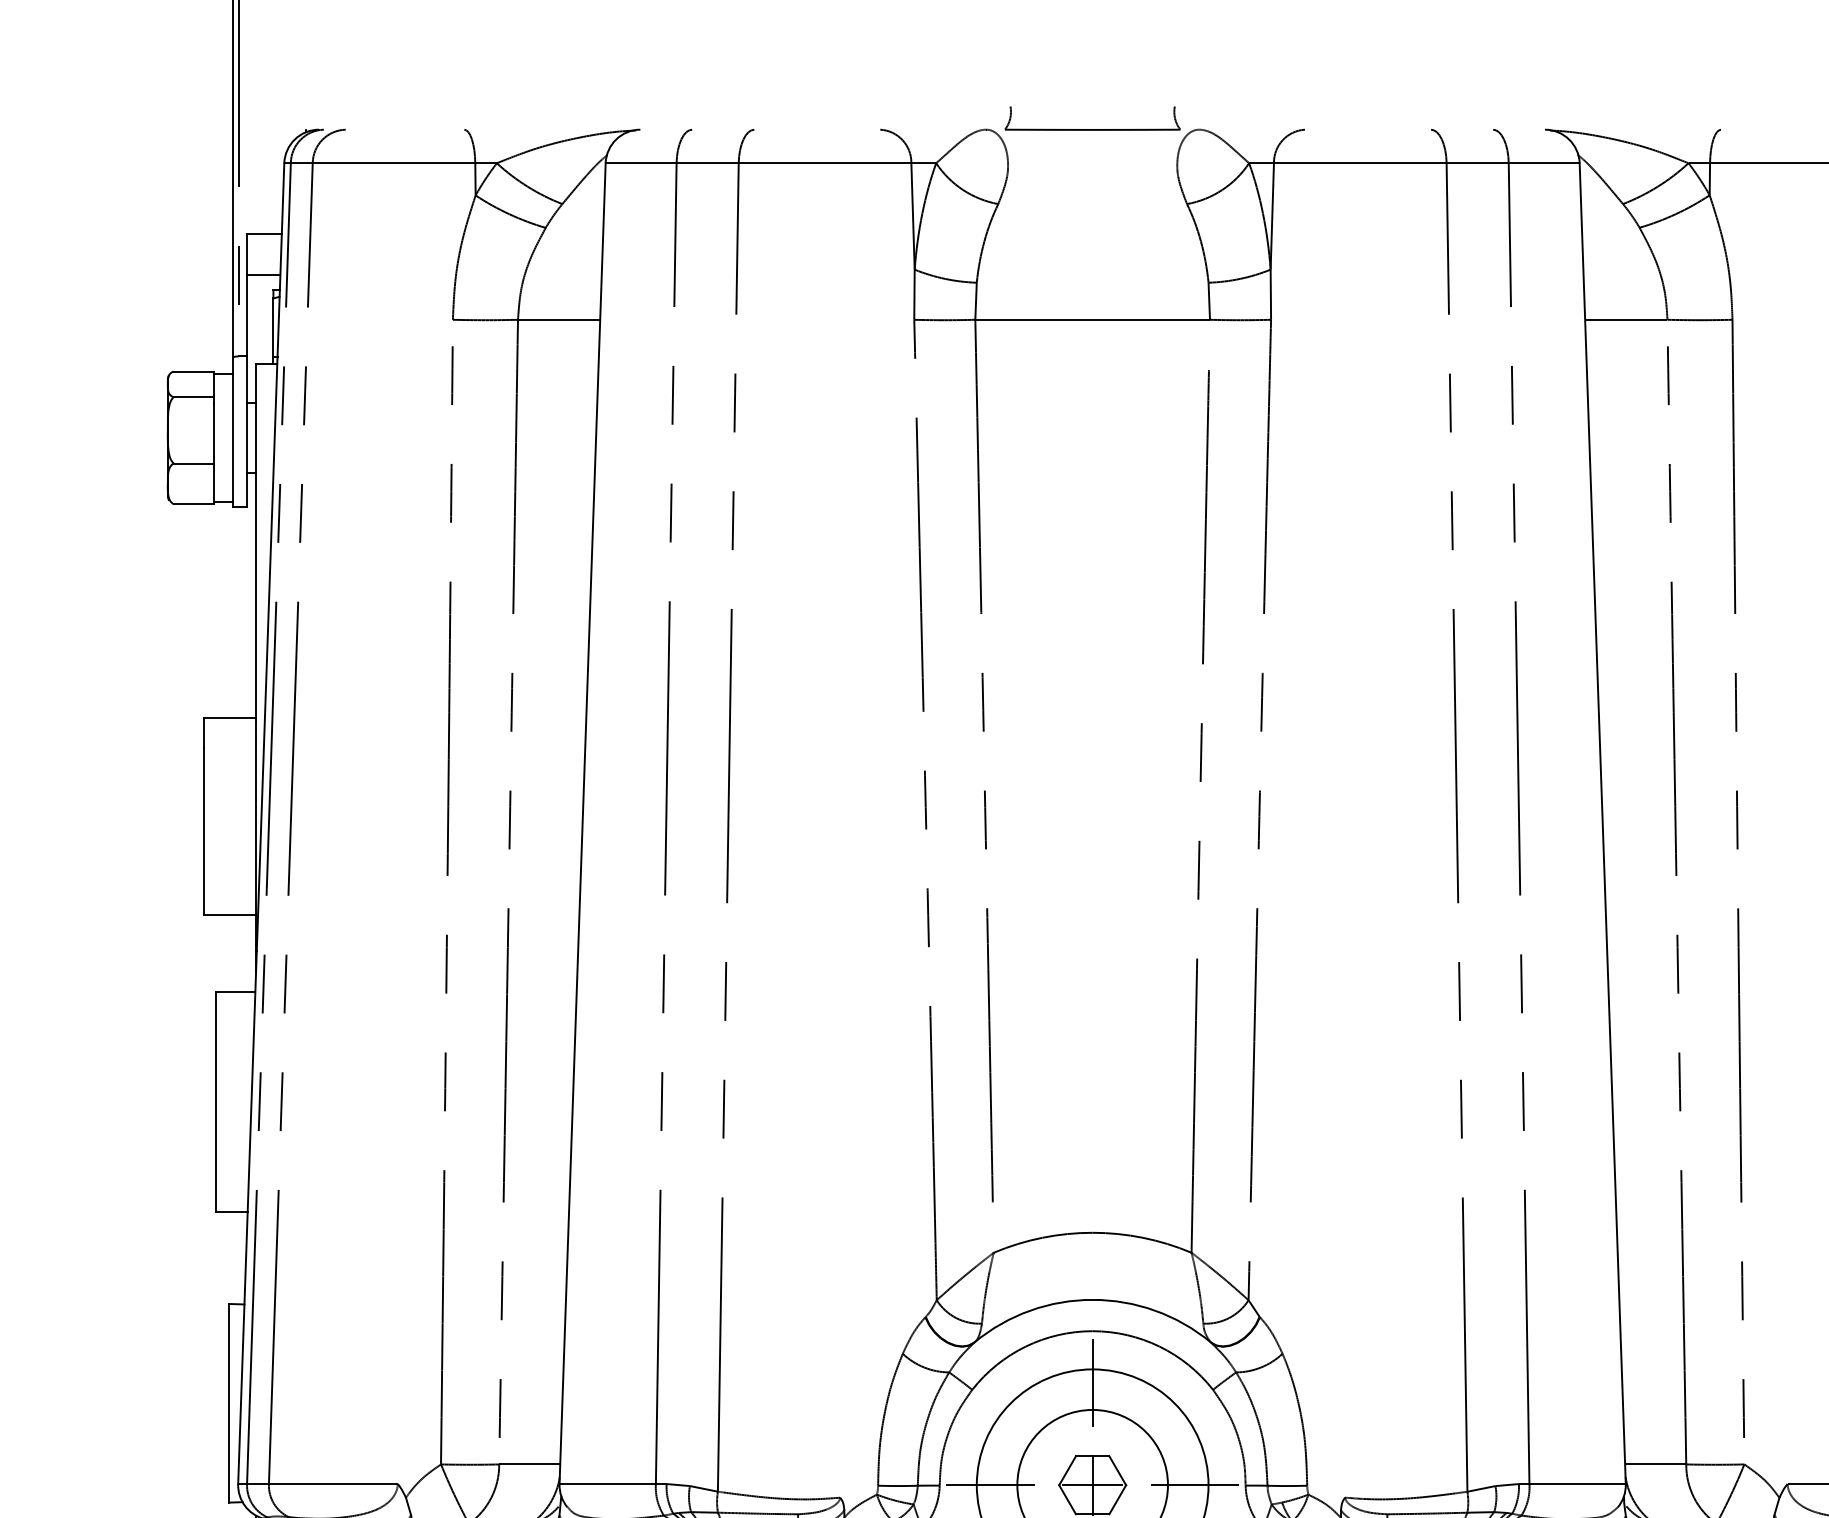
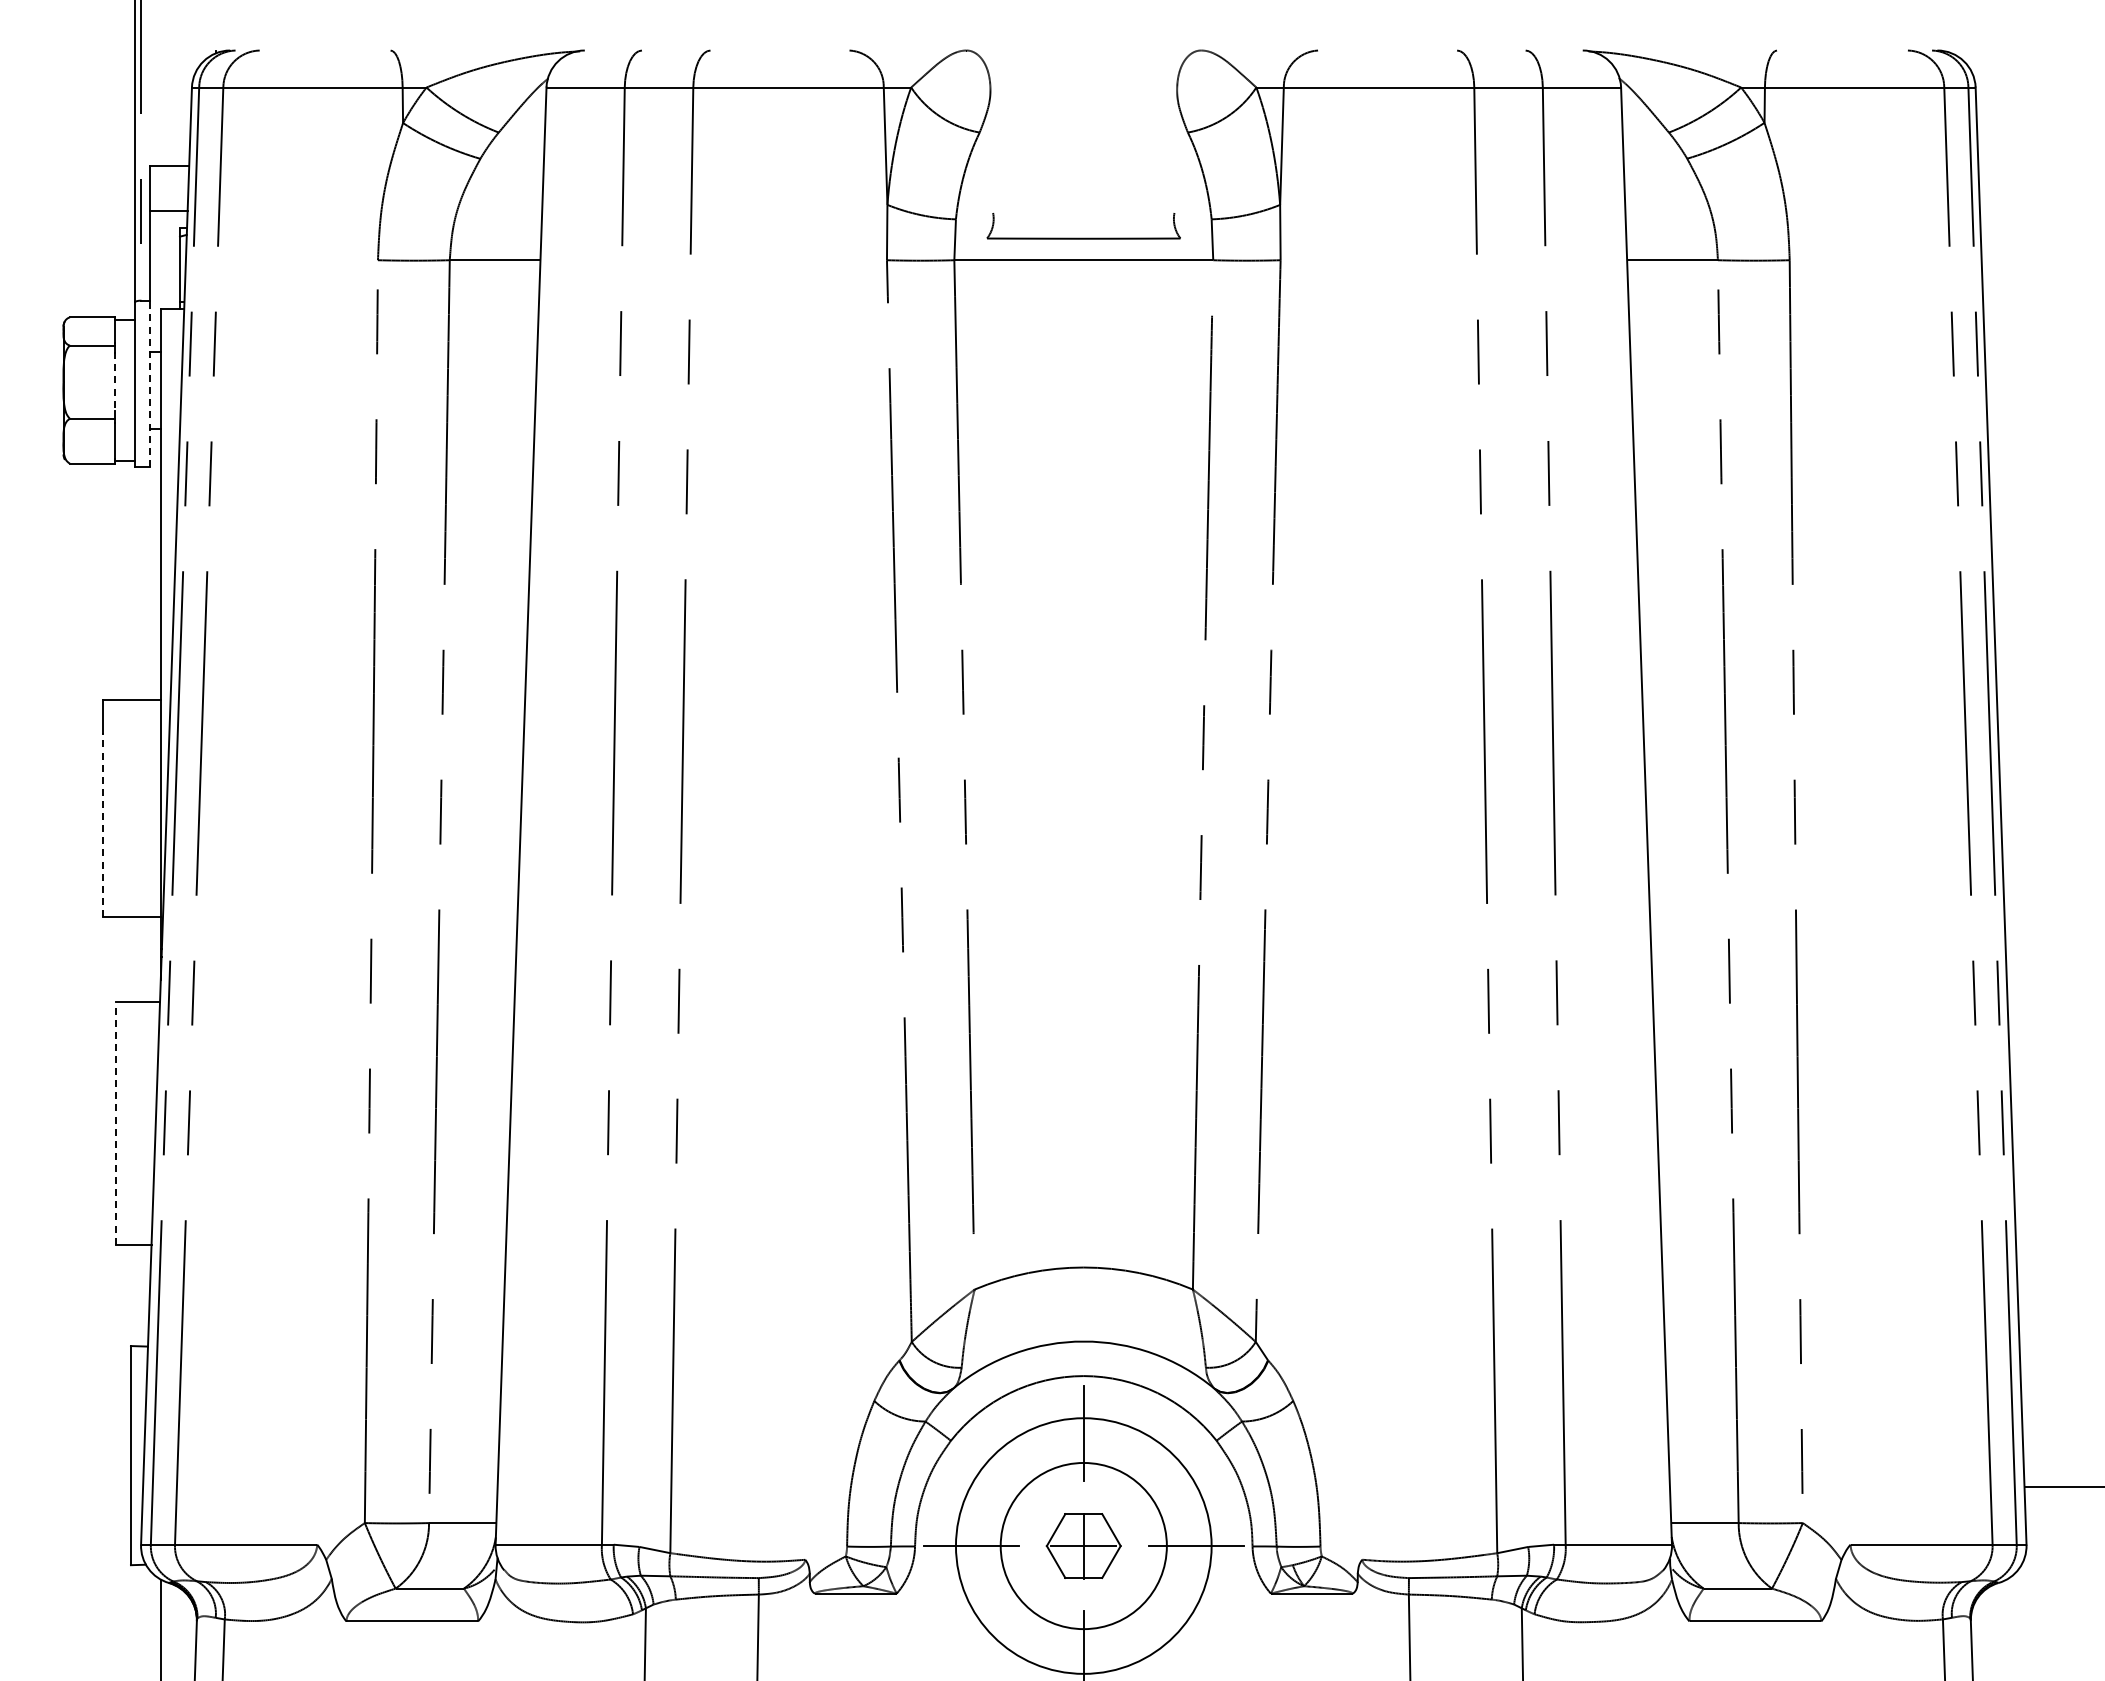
part: (1092, 128) -> (1083, 237), moved
line: (214, 429) -> (114, 381), solid -> dashed
line: (246, 431) -> (150, 383), solid -> dashed
line: (204, 831) -> (103, 824), solid -> dashed
line: (215, 1101) -> (116, 1122), solid -> dashed

